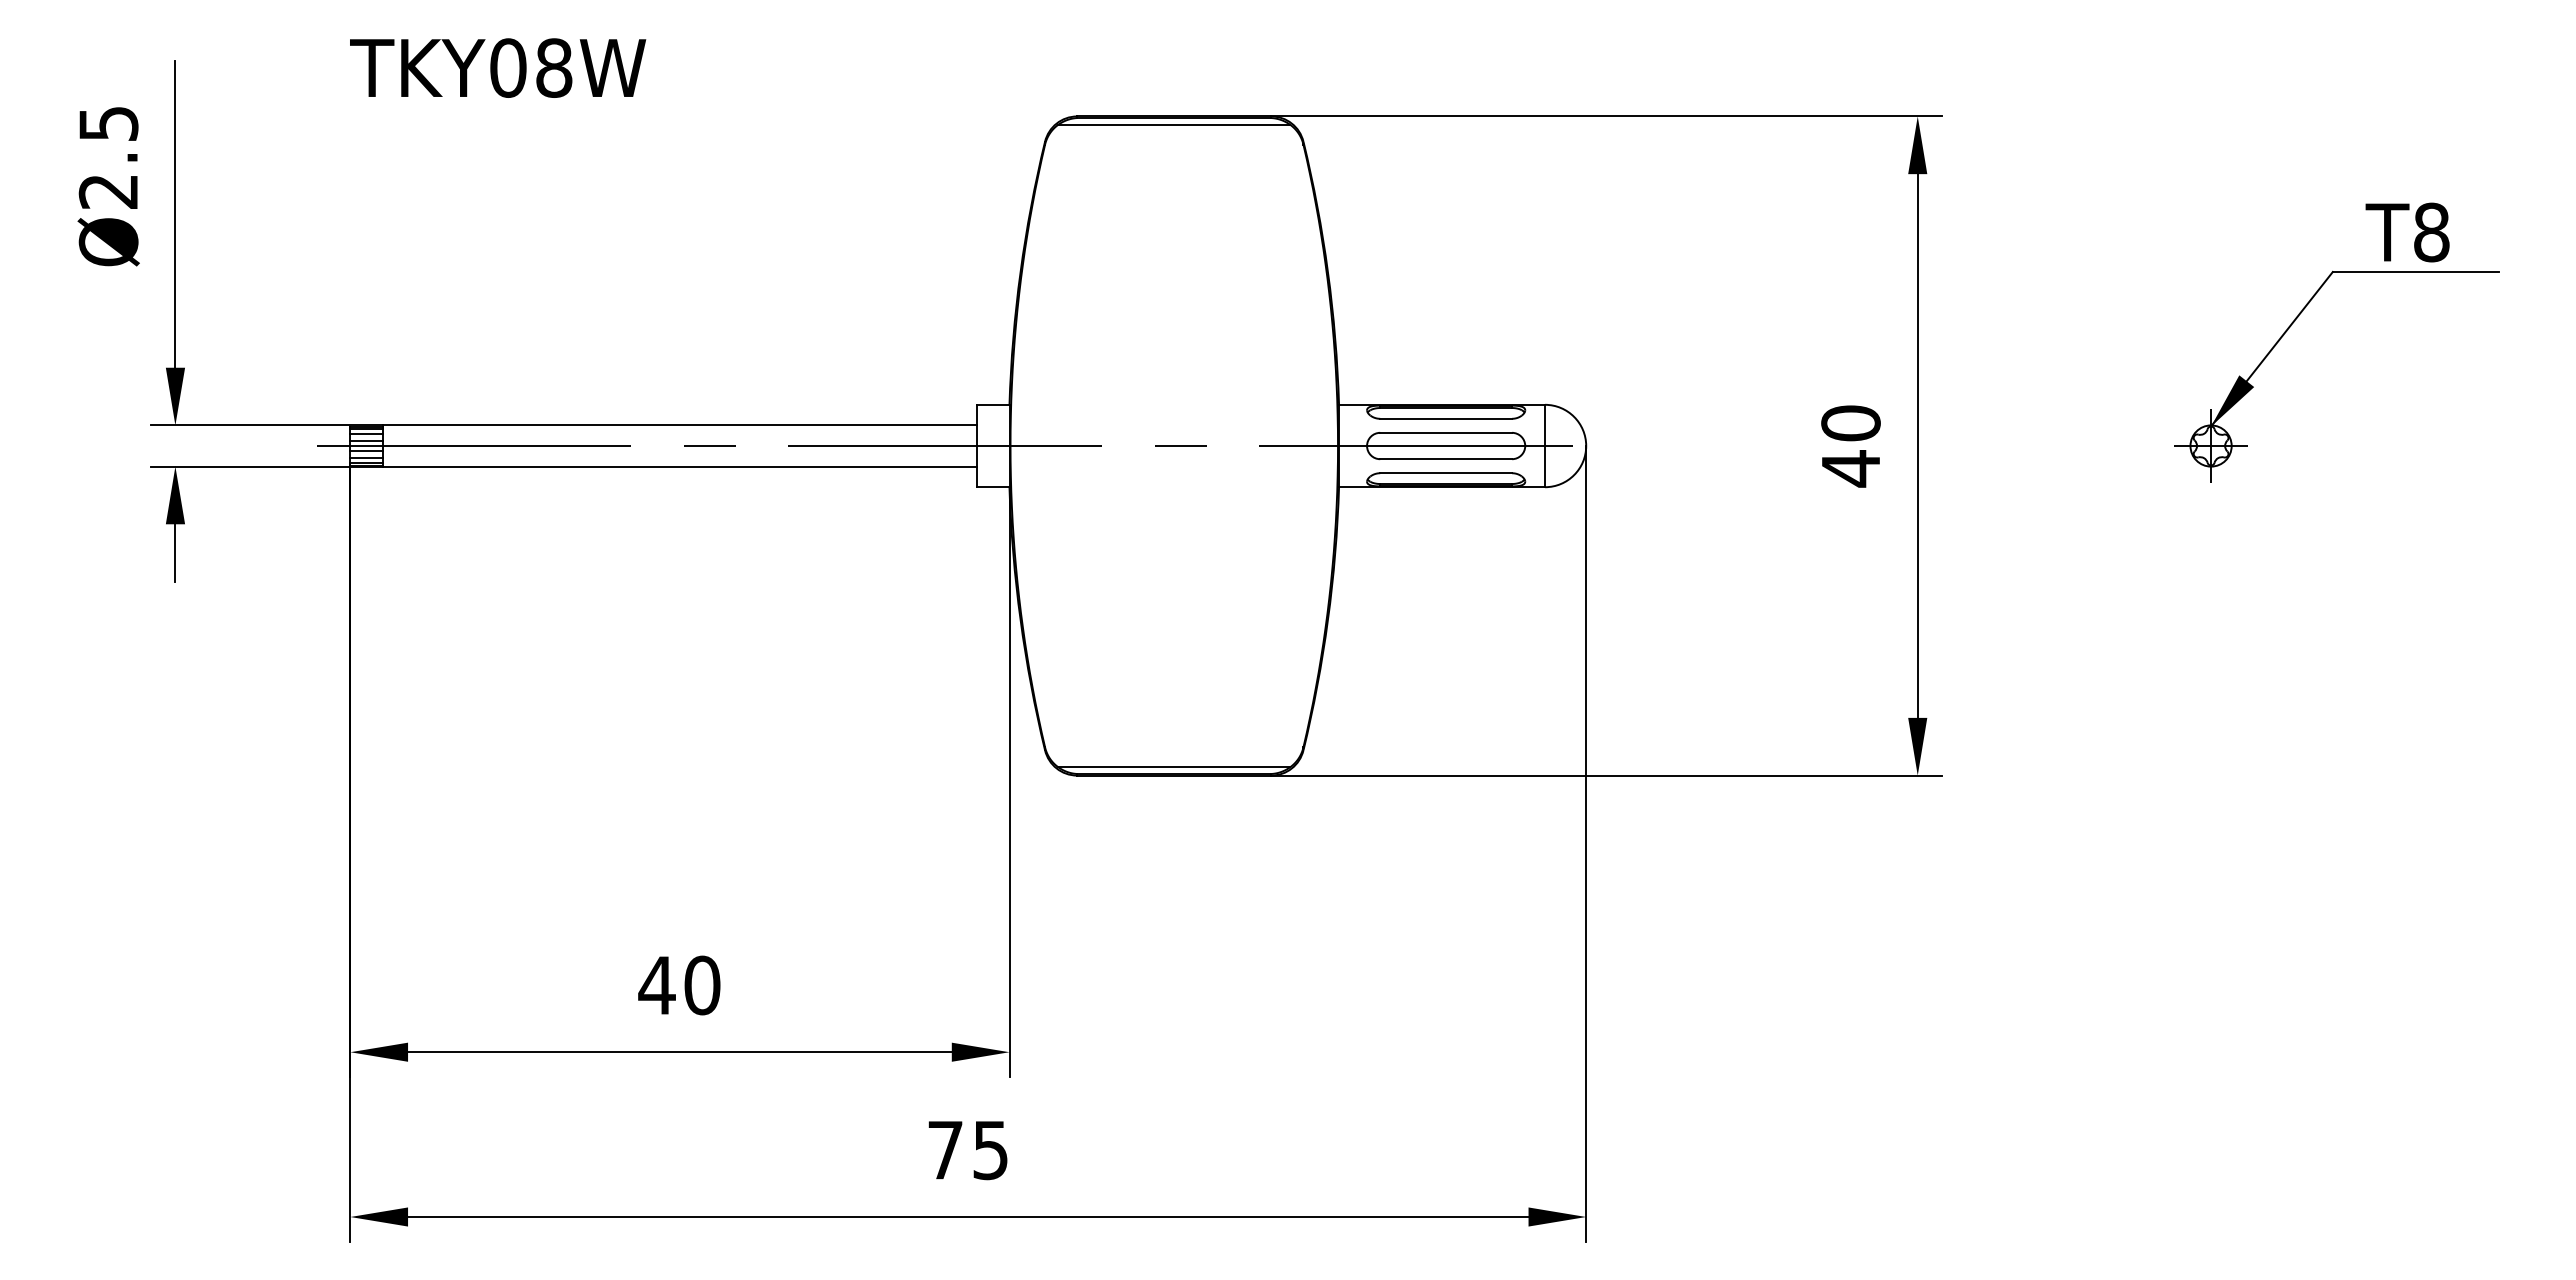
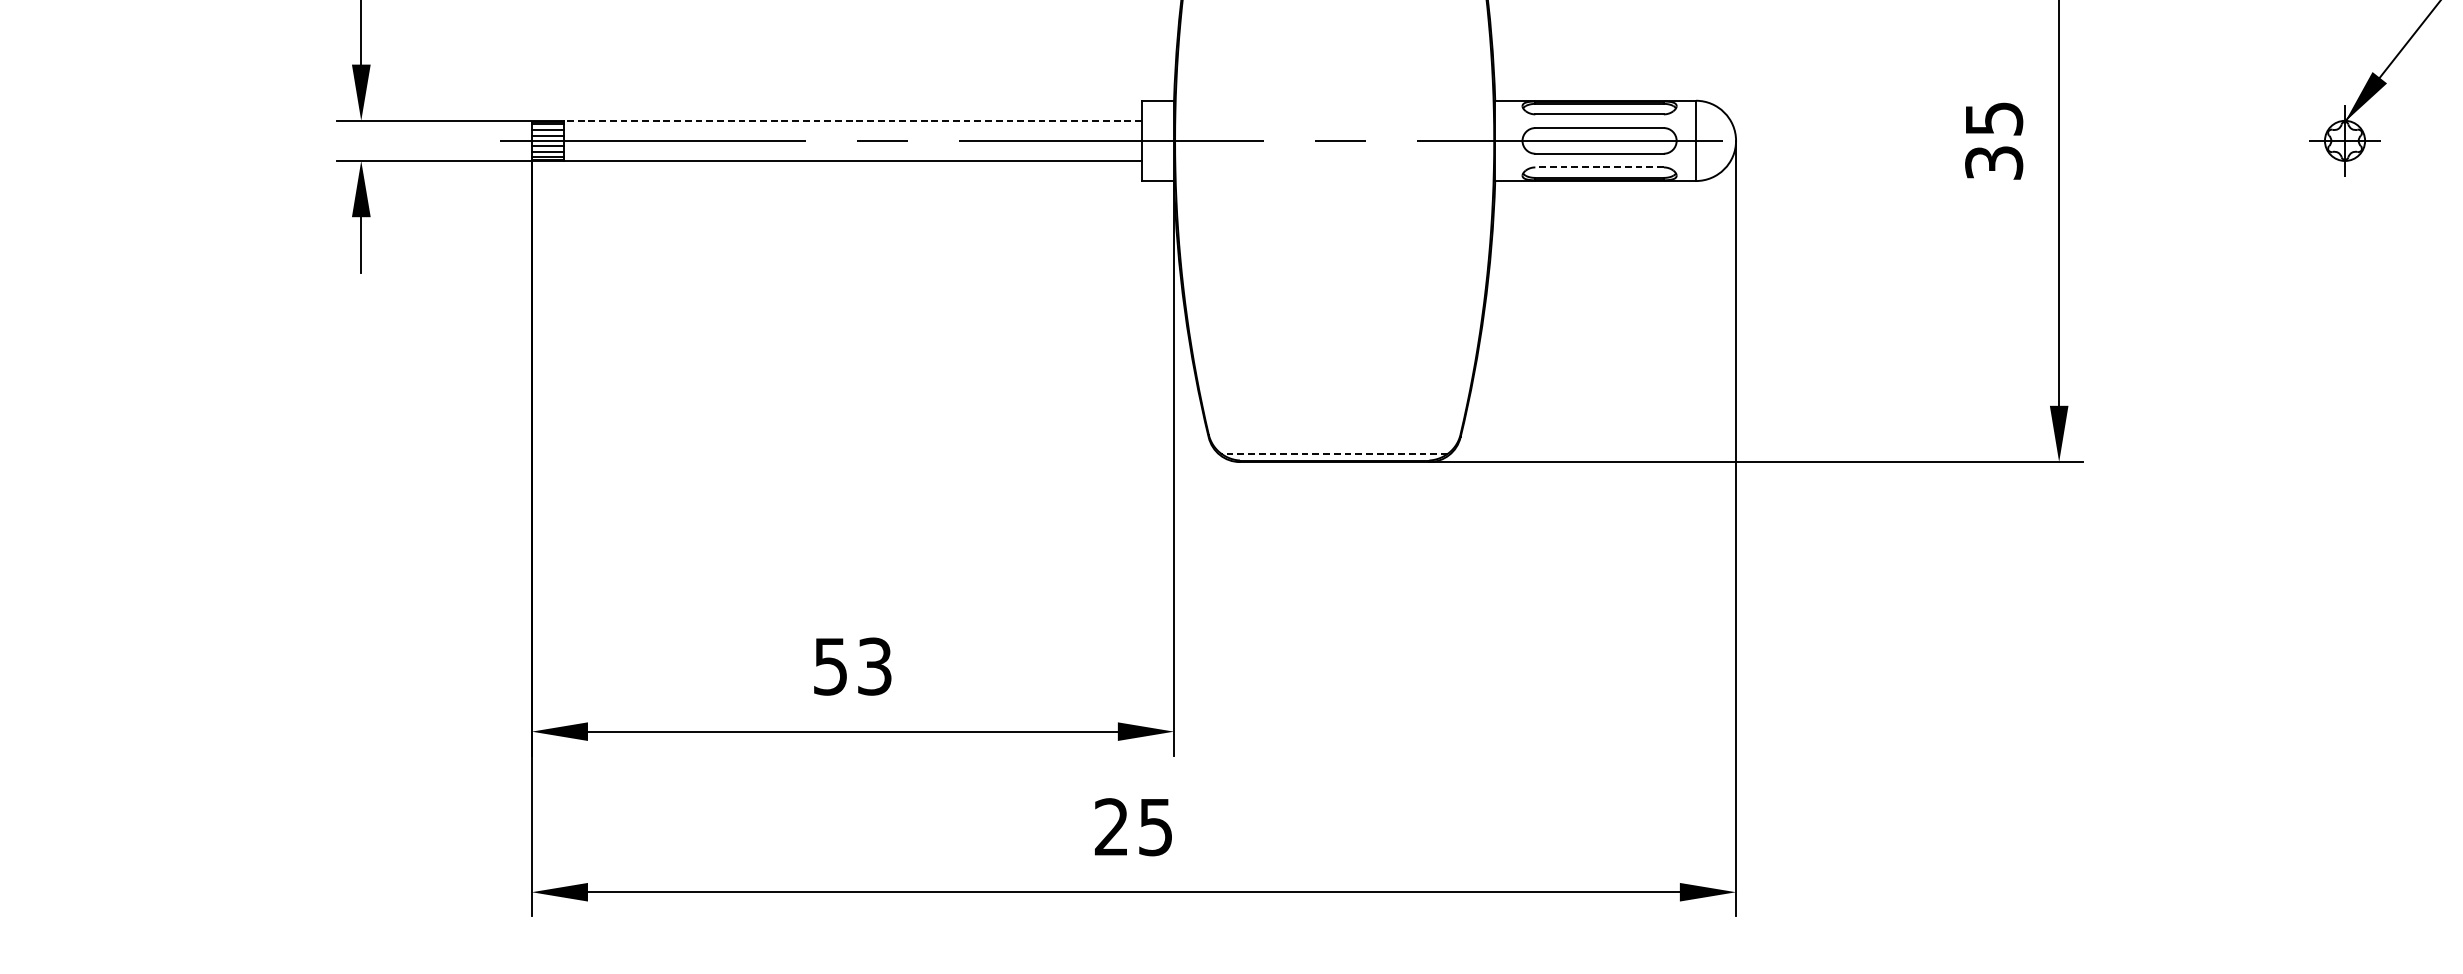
line: (679, 425) -> (852, 120), solid -> dashed
text: (1850, 446) -> (1993, 141), 40 -> 35
line: (1446, 473) -> (1599, 167), solid -> dashed
line: (1173, 767) -> (1333, 454), solid -> dashed
text: (679, 985) -> (852, 666), 40 -> 53
text: (945, 1149) -> (1111, 826), 75 -> 25

